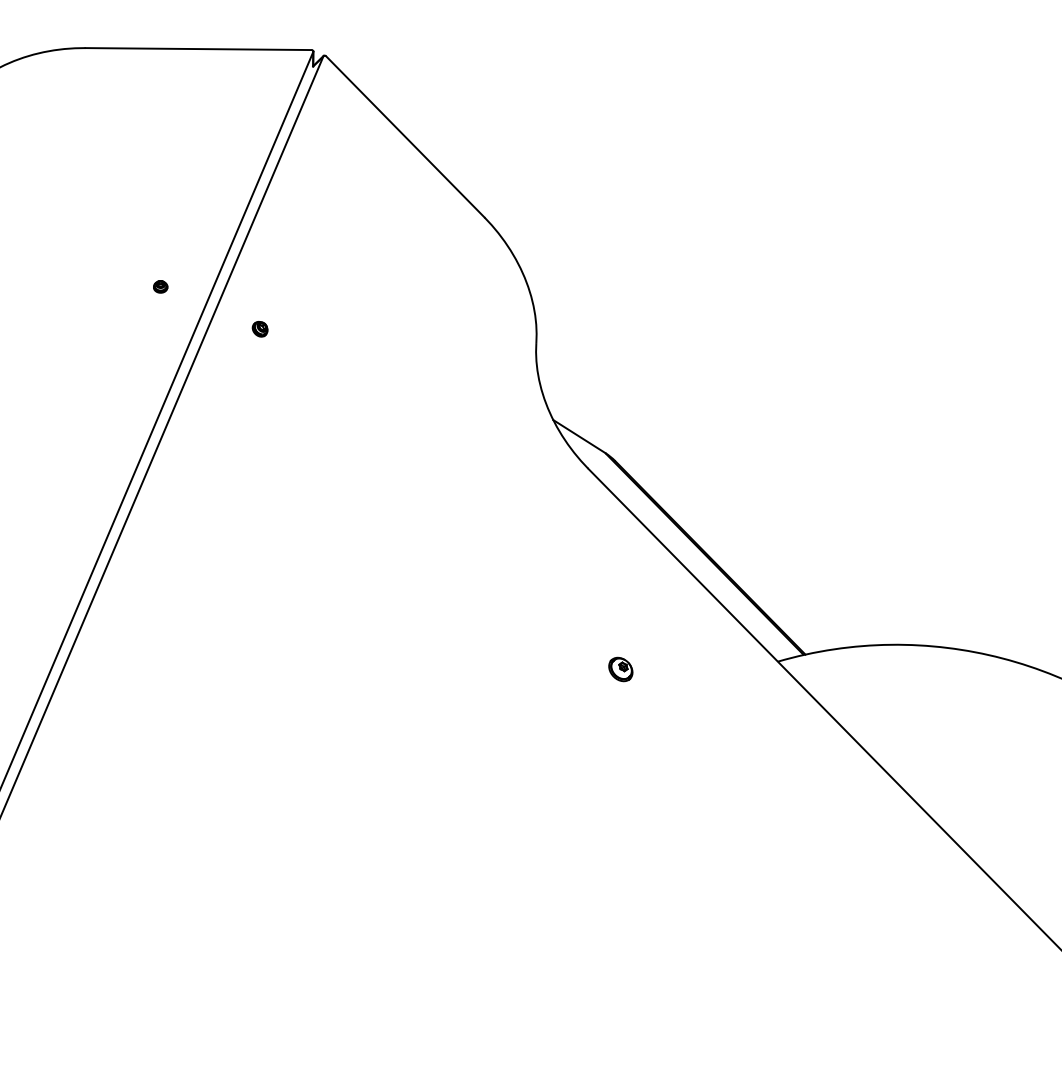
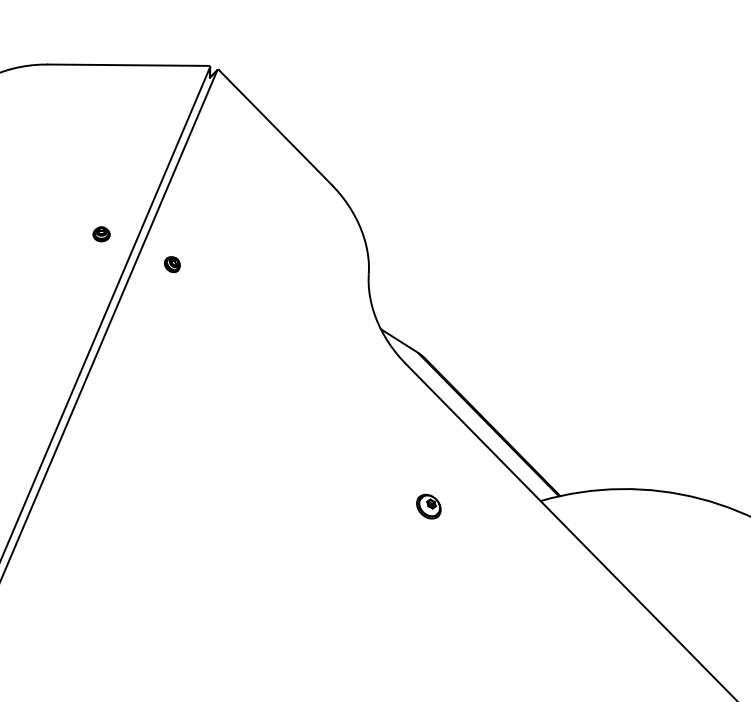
part: (160, 286) -> (101, 234), size x1.67
part: (259, 328) -> (171, 264), size x1.43
part: (620, 669) -> (428, 506), size x1.43

